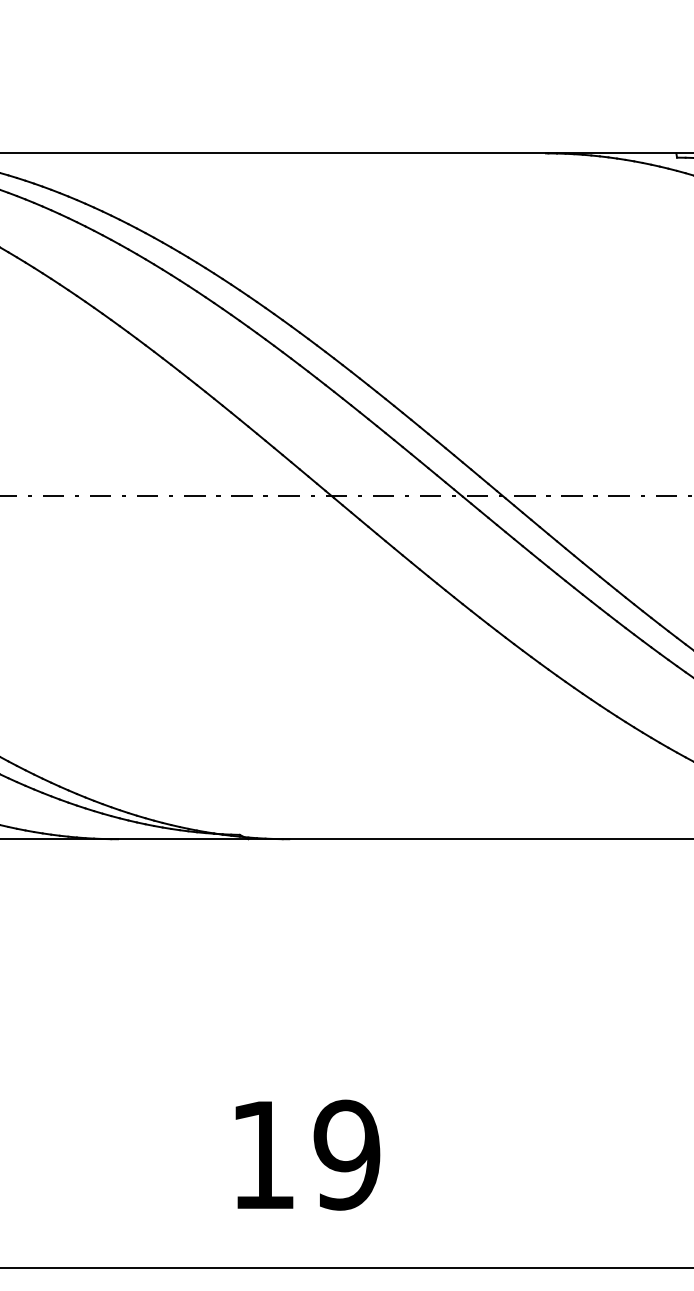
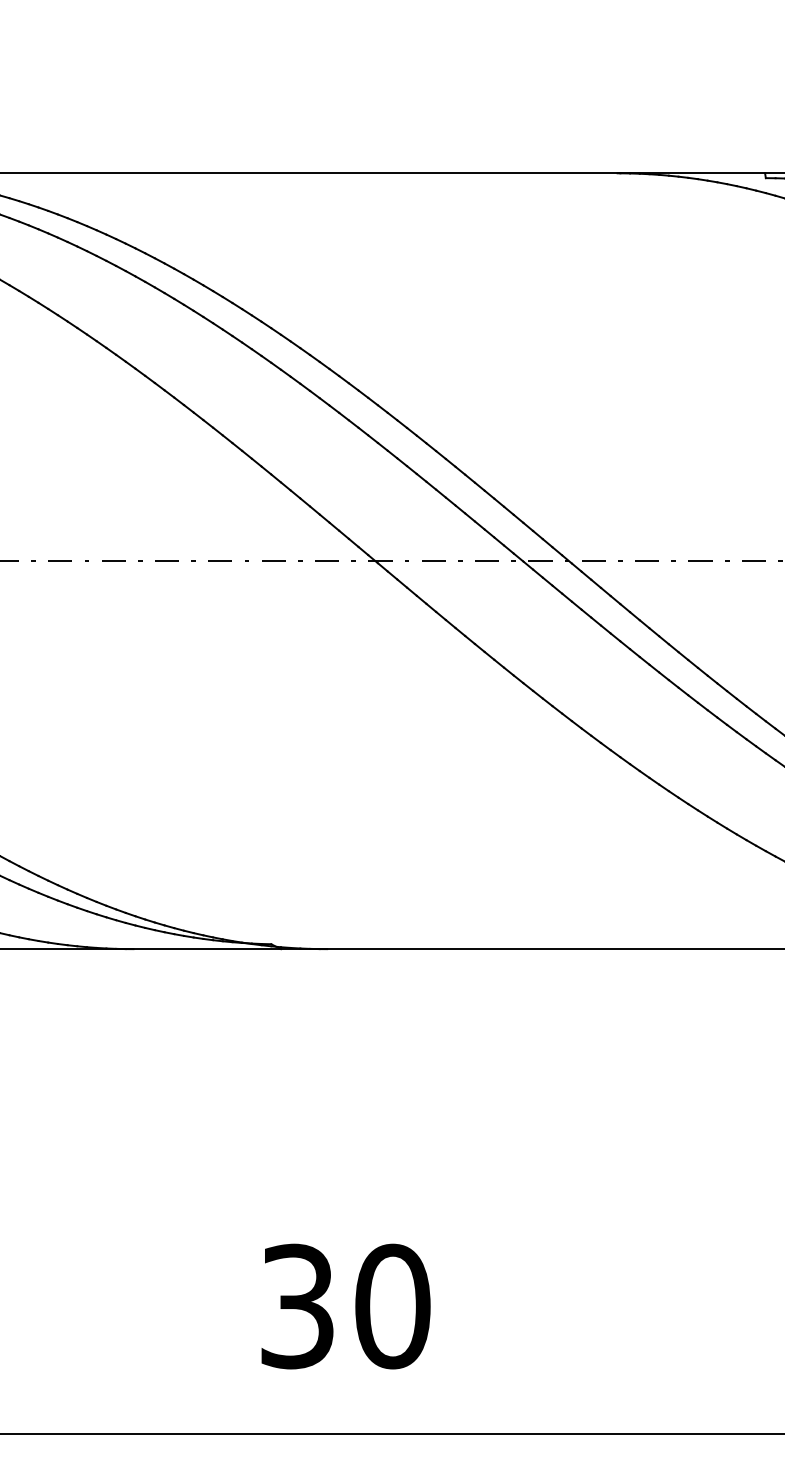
text: (305, 1155) -> (345, 1306), 19 -> 30

